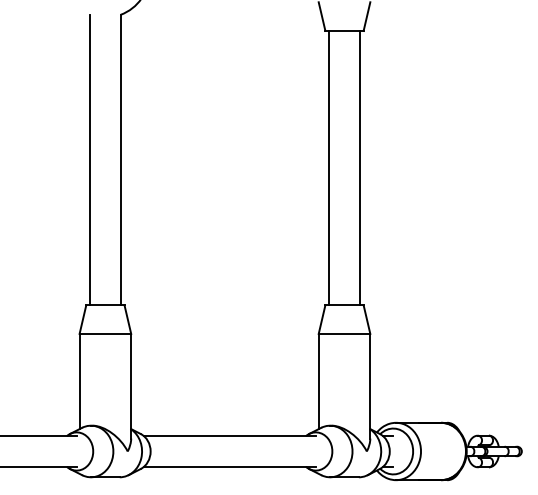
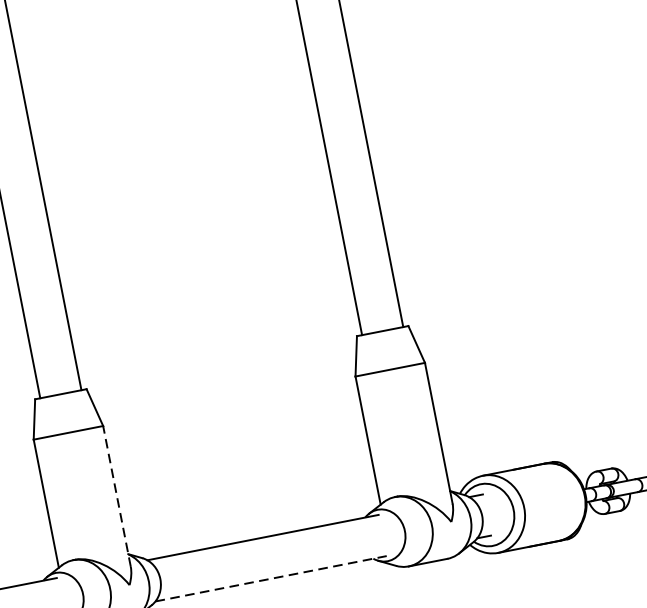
line: (131, 385) -> (117, 495), solid -> dashed
line: (229, 466) -> (270, 578), solid -> dashed

